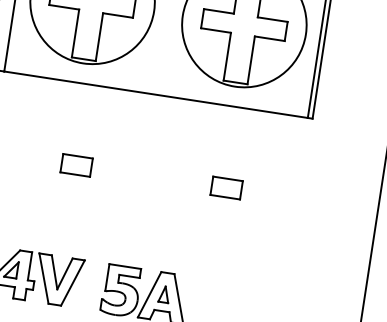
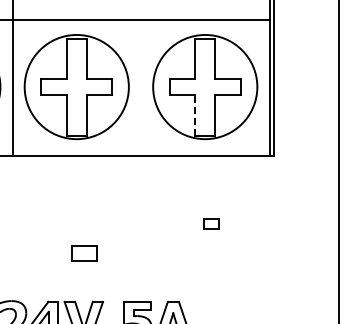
line: (227, 55) -> (195, 114), solid -> dashed
part: (76, 165) -> (84, 253), moved
part: (227, 187) -> (211, 223), size x0.6

